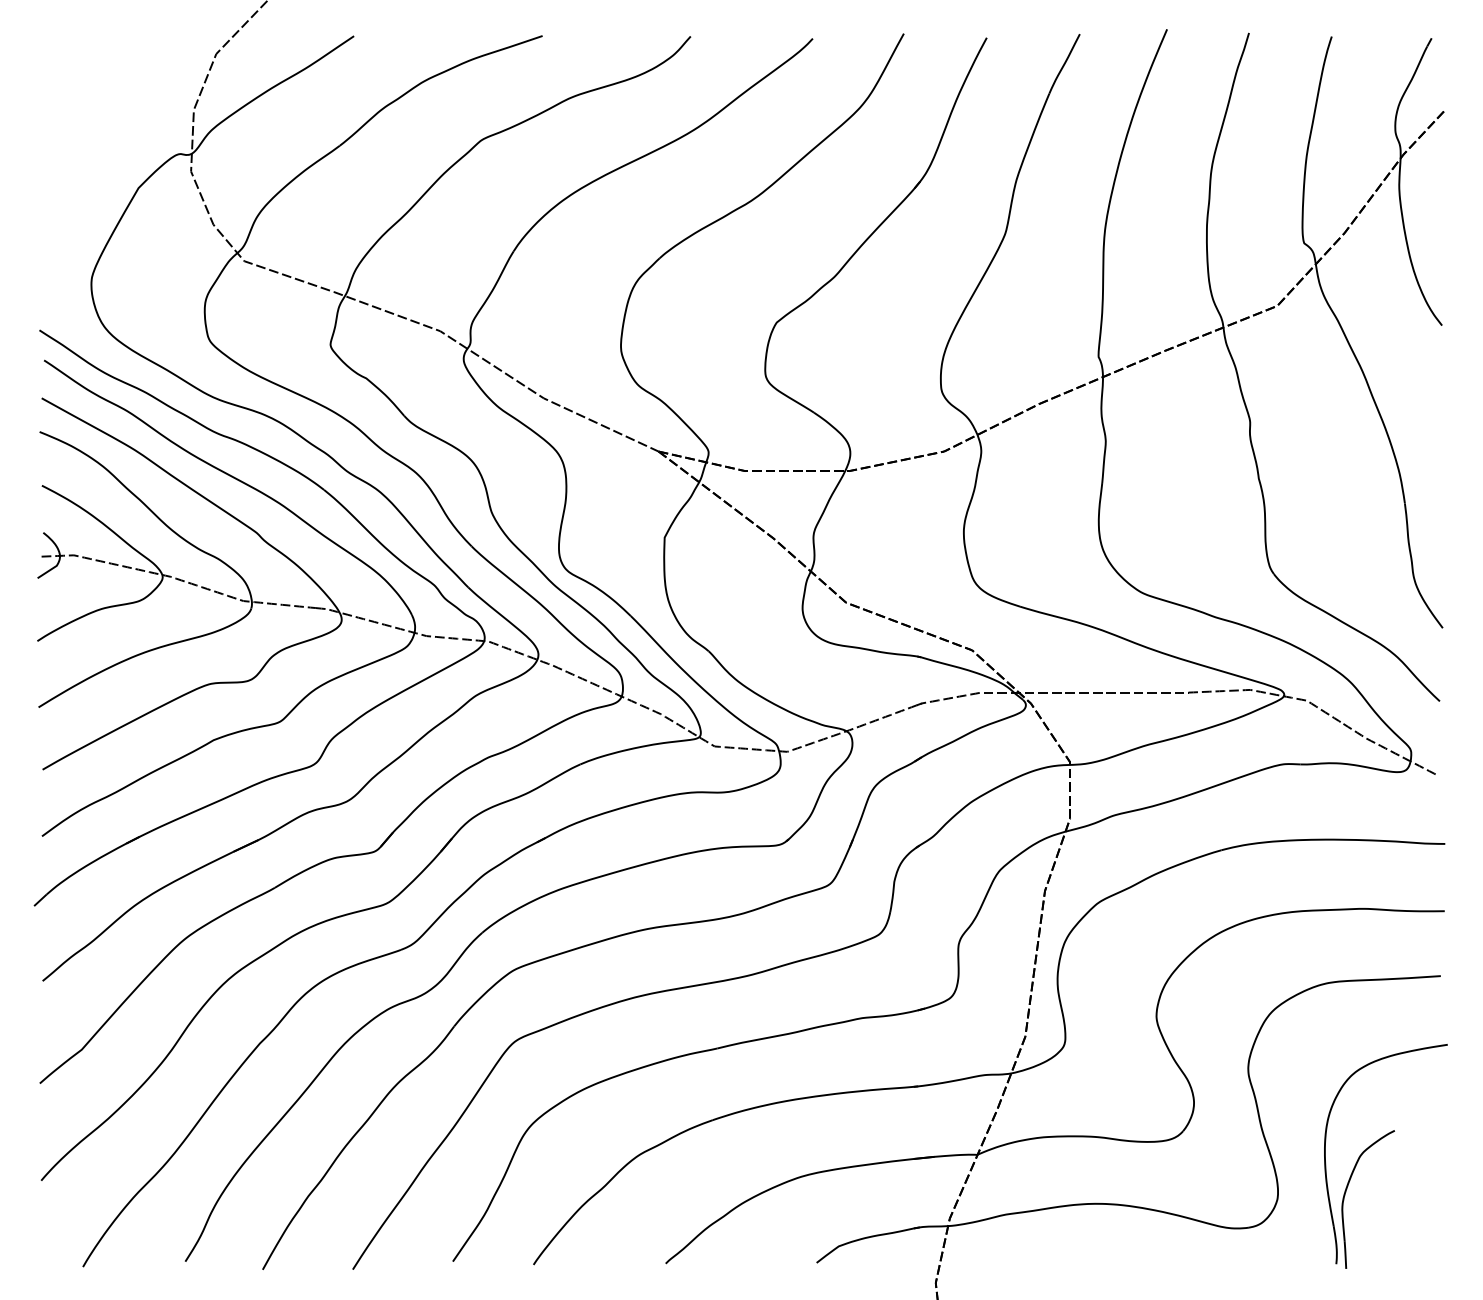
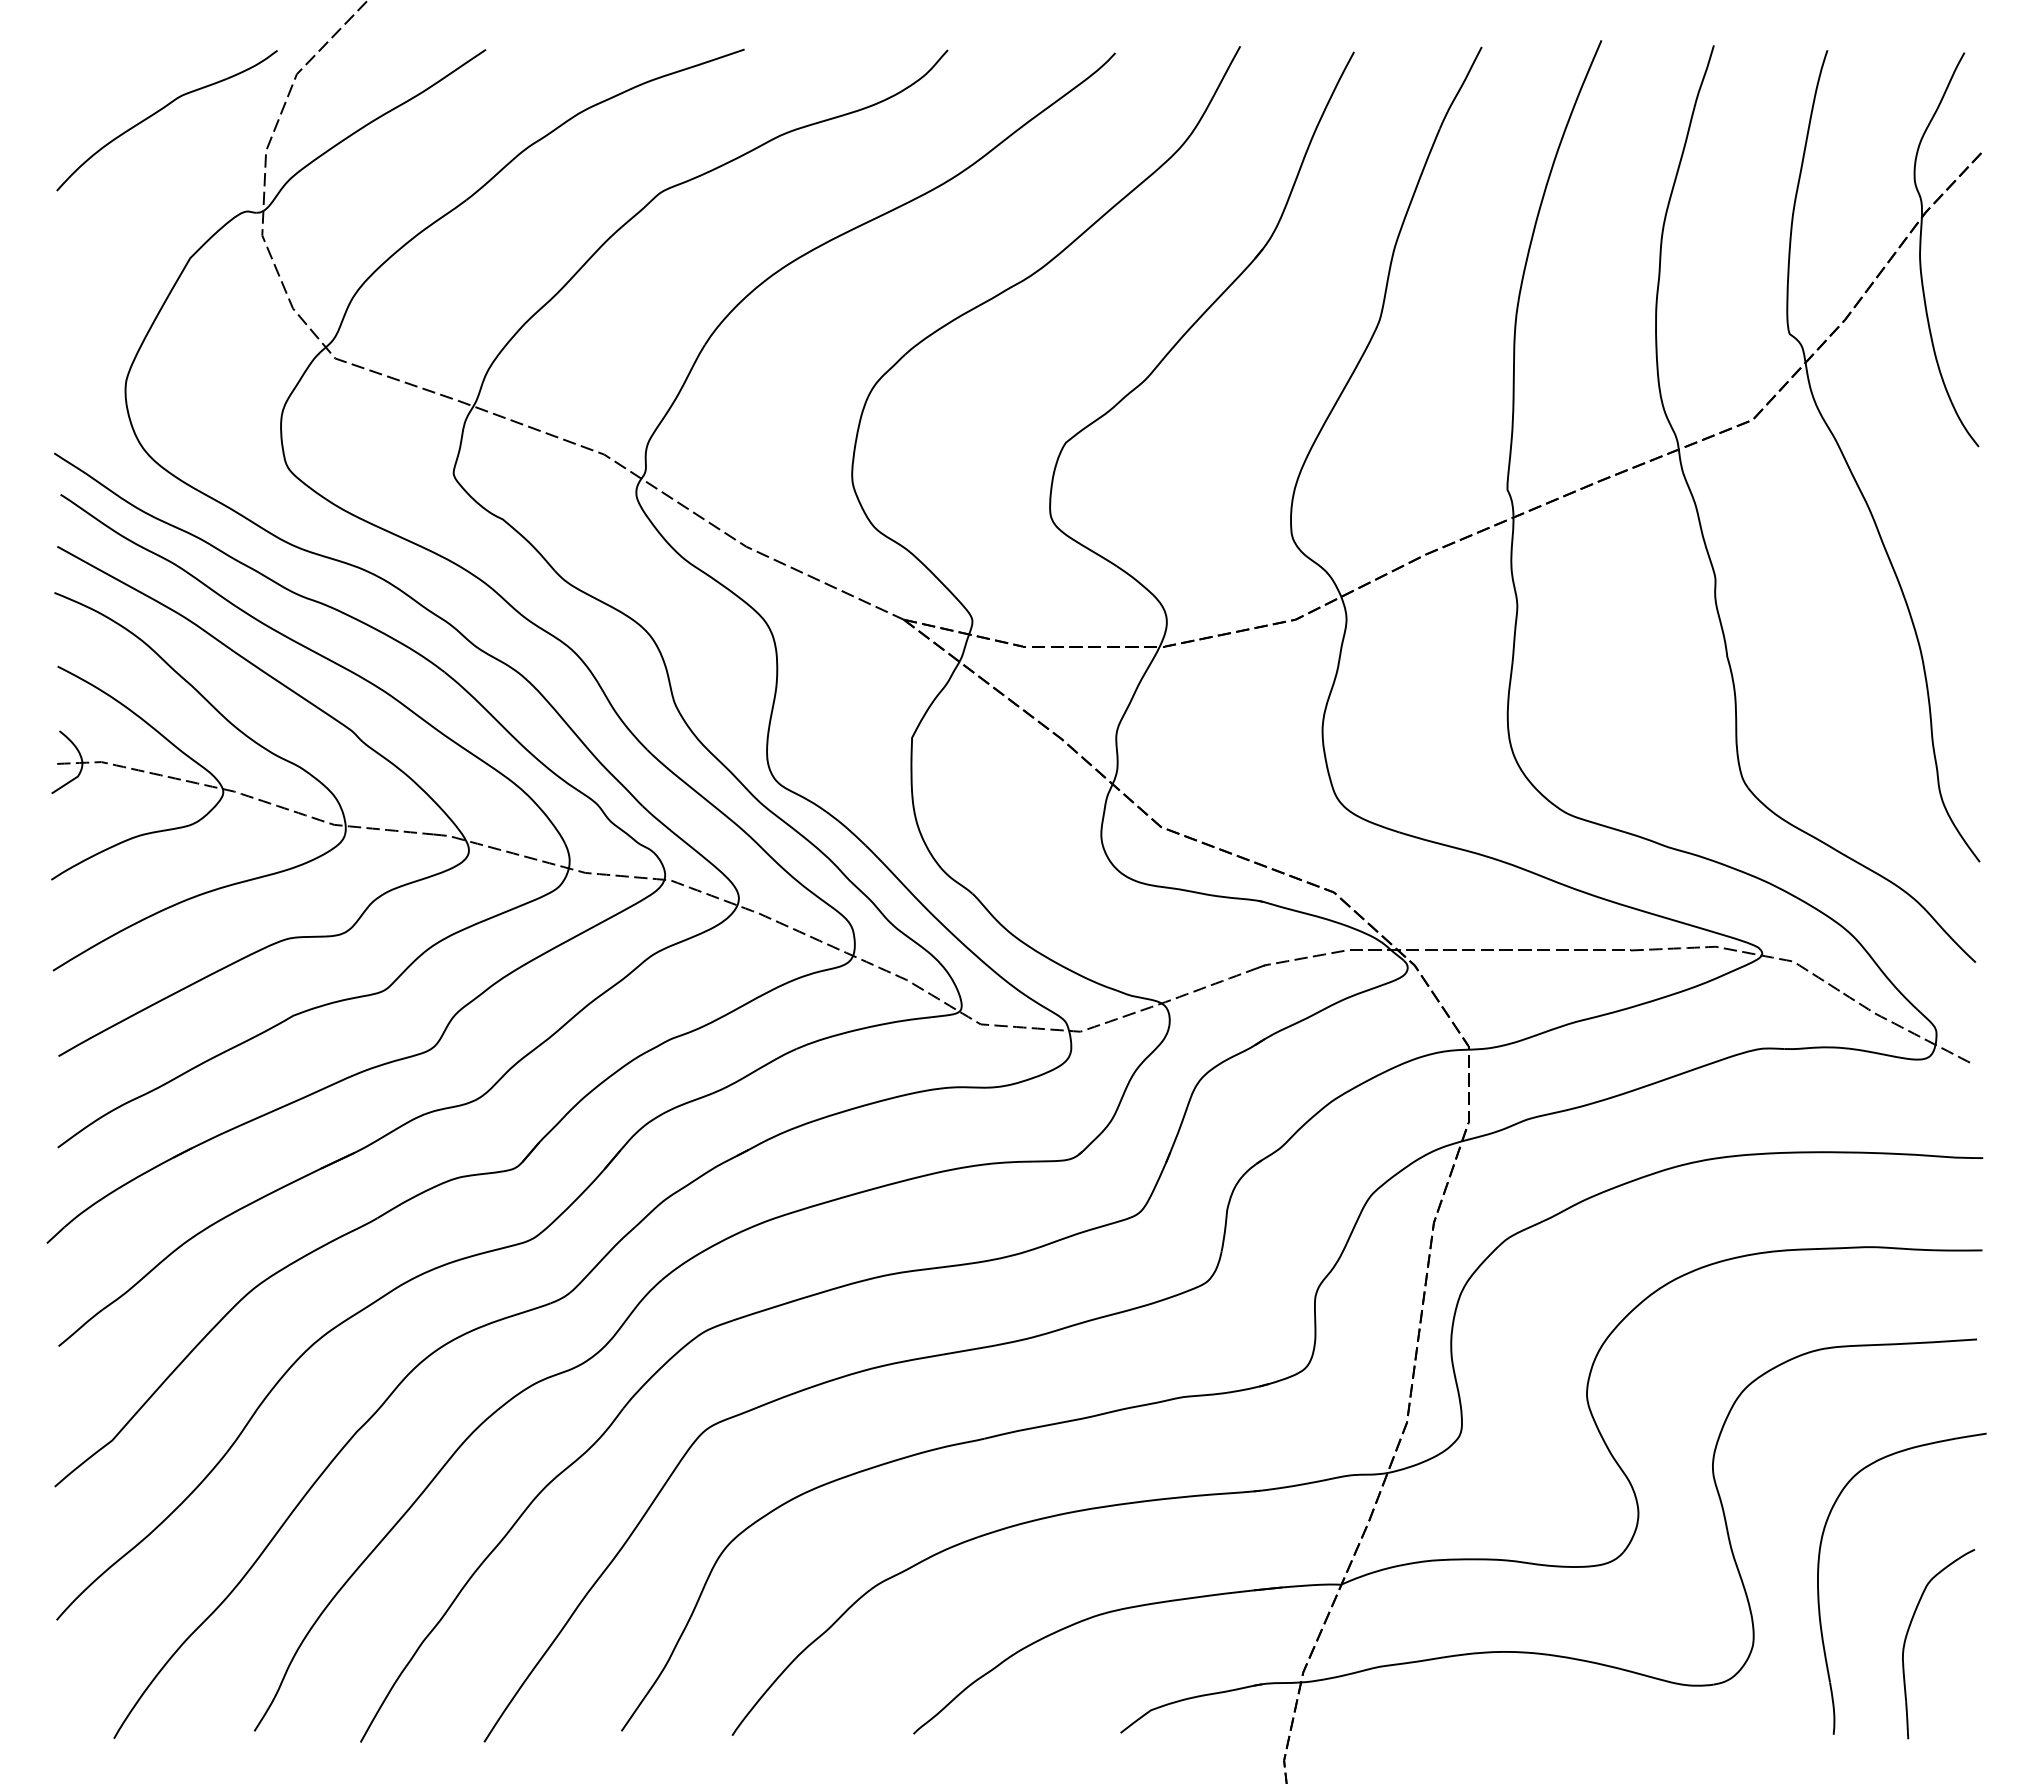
part: (117, 80) -> (161, 110), added
part: (1346, 1191) -> (1908, 1633), moved

